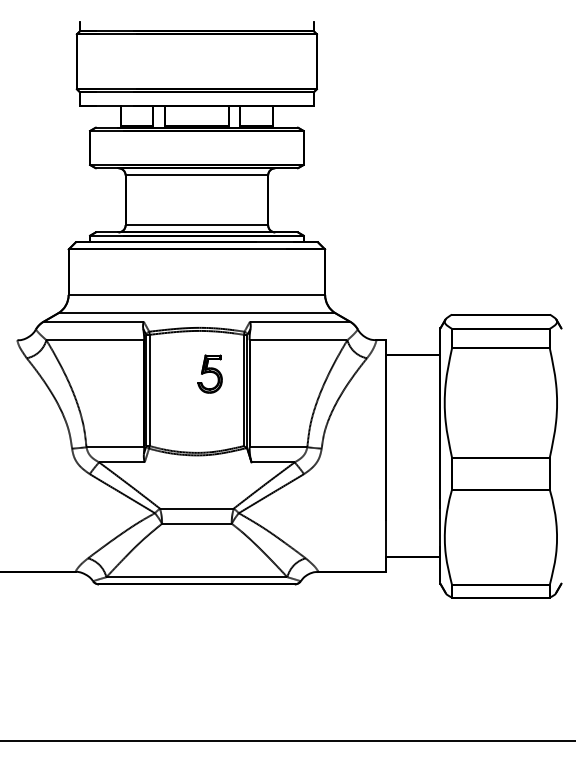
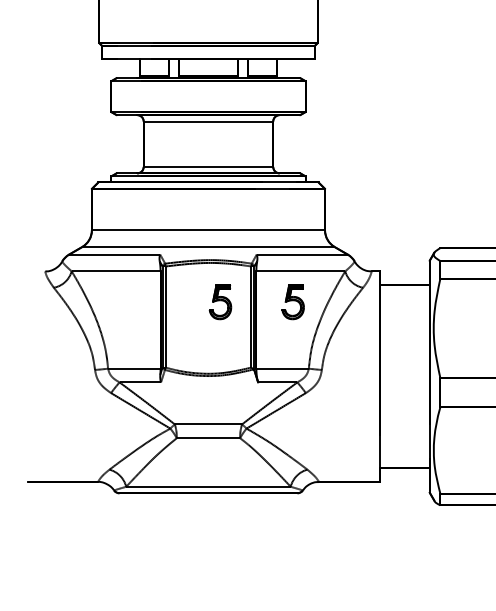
part: (289, 373) -> (292, 301), added

